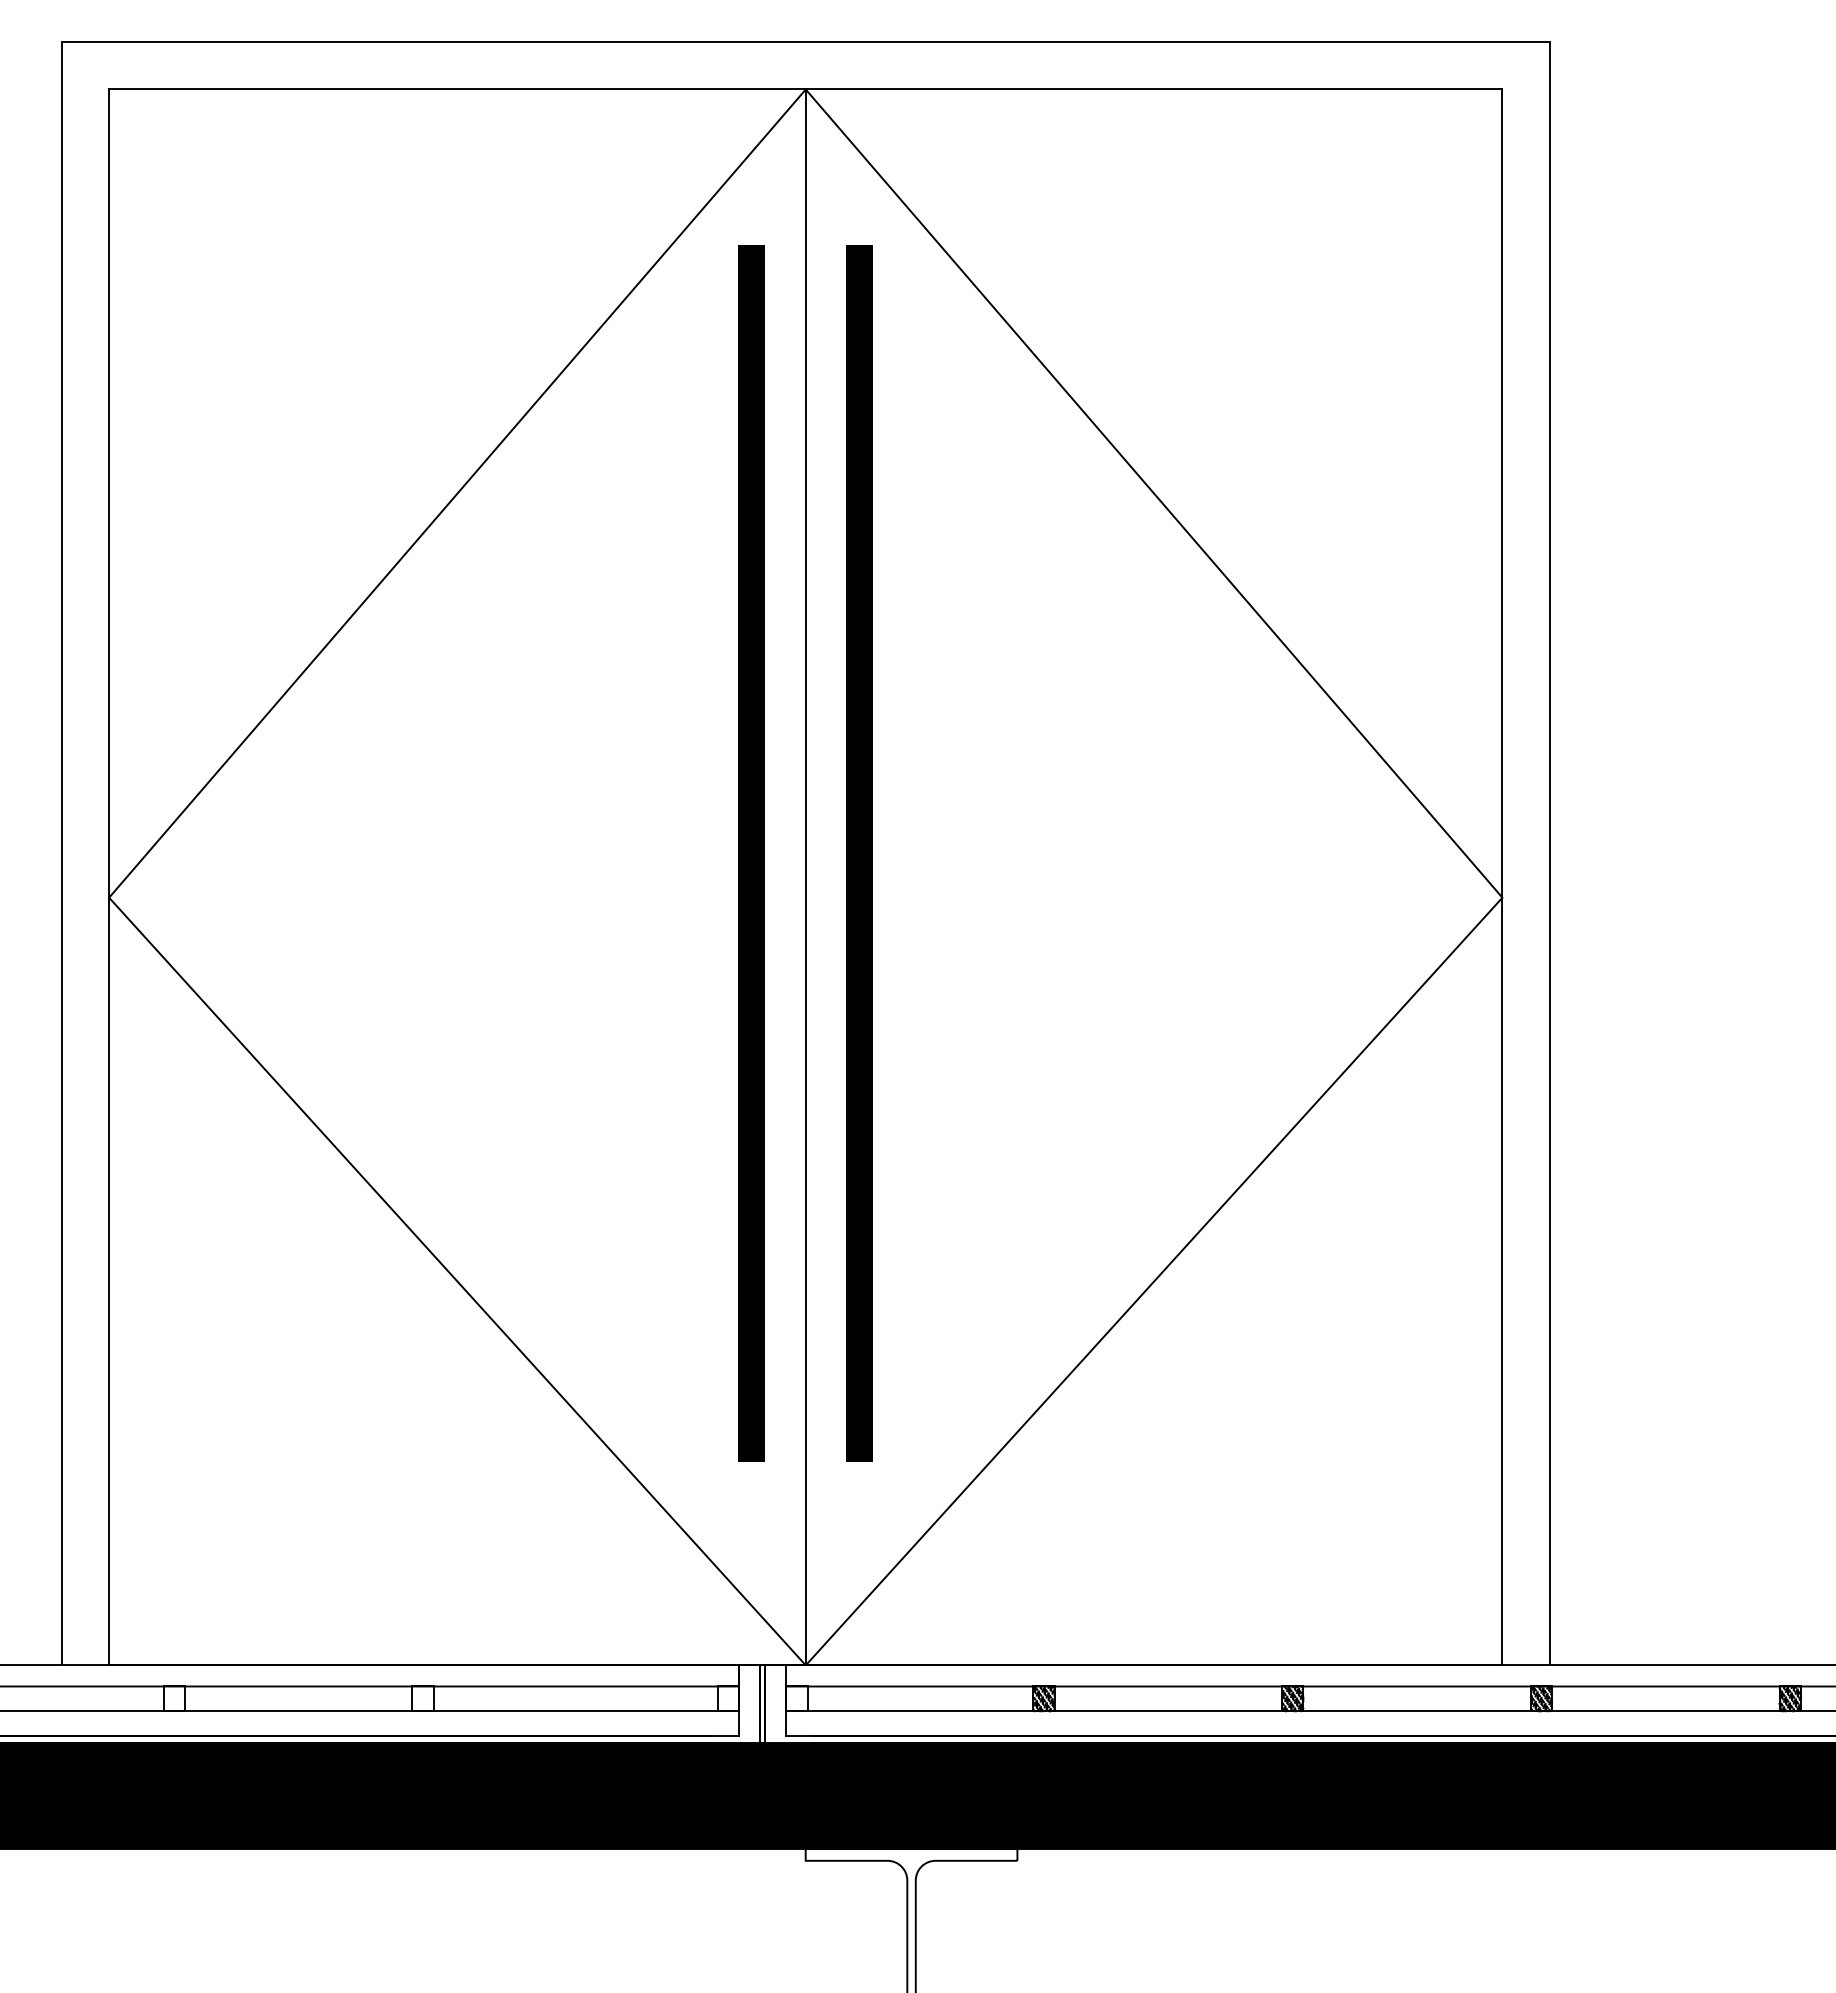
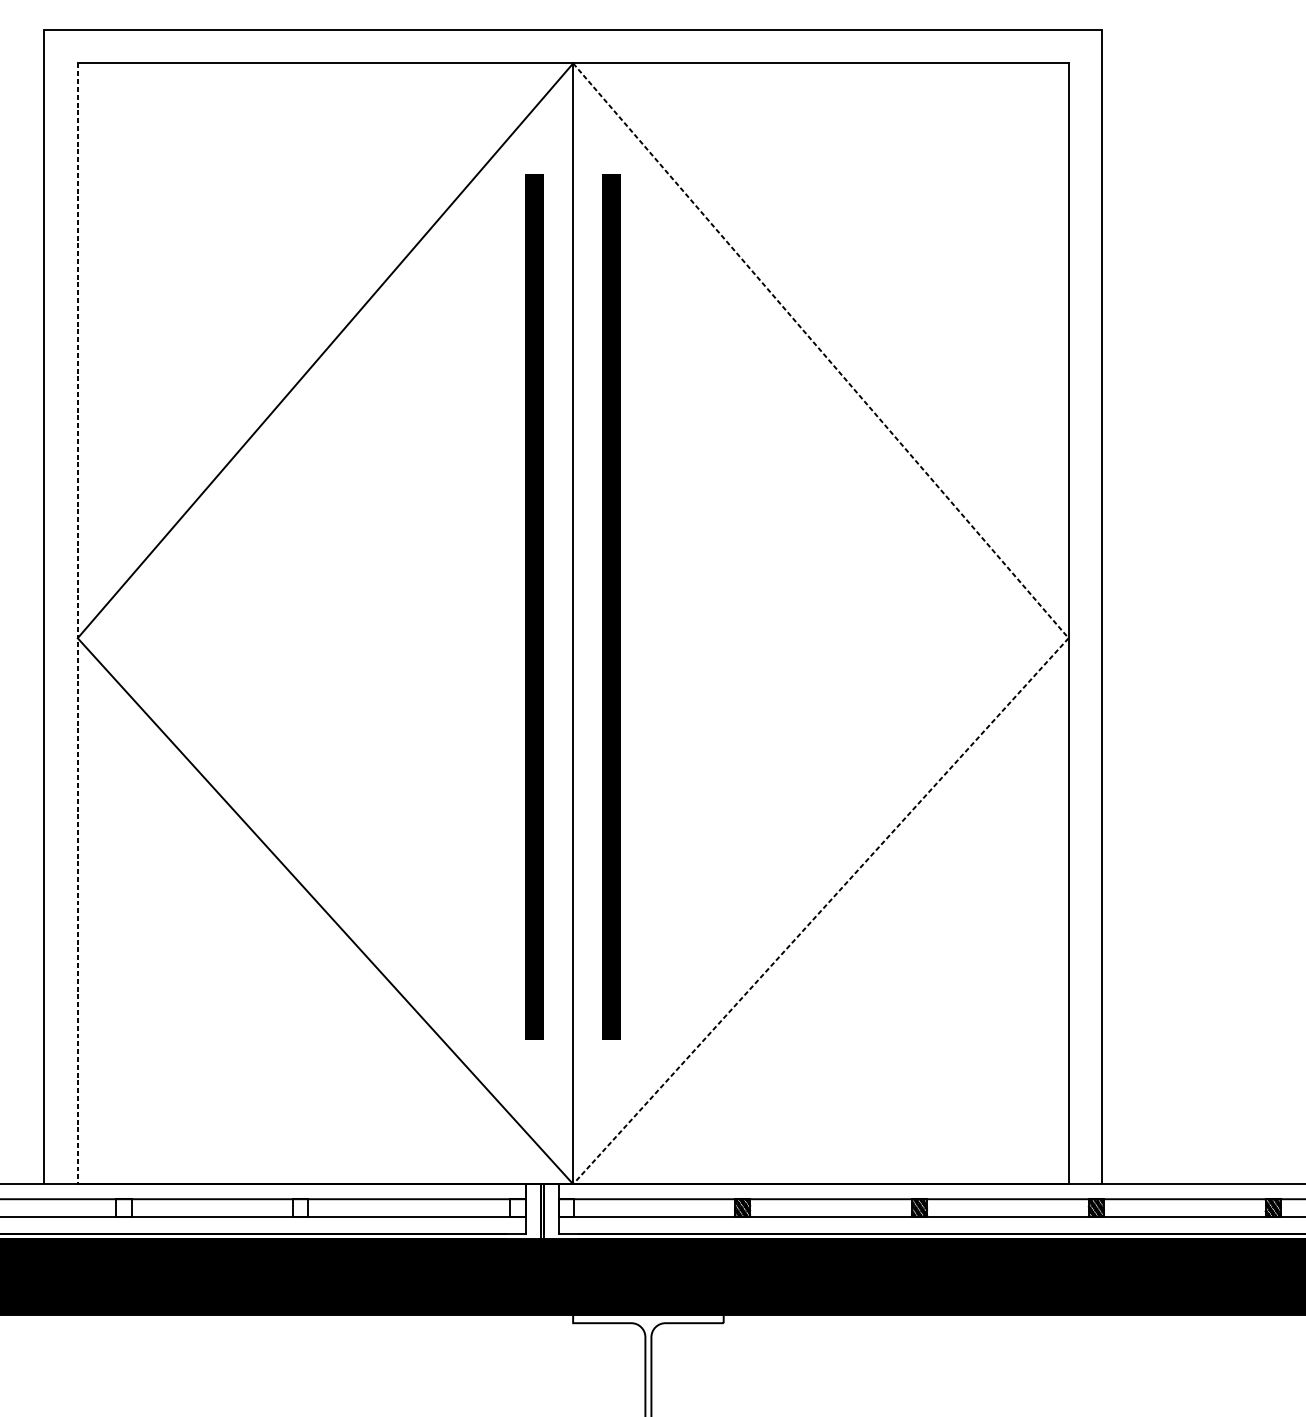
line: (109, 877) -> (77, 623), solid -> dashed
line: (1493, 887) -> (1062, 630), solid -> dashed

